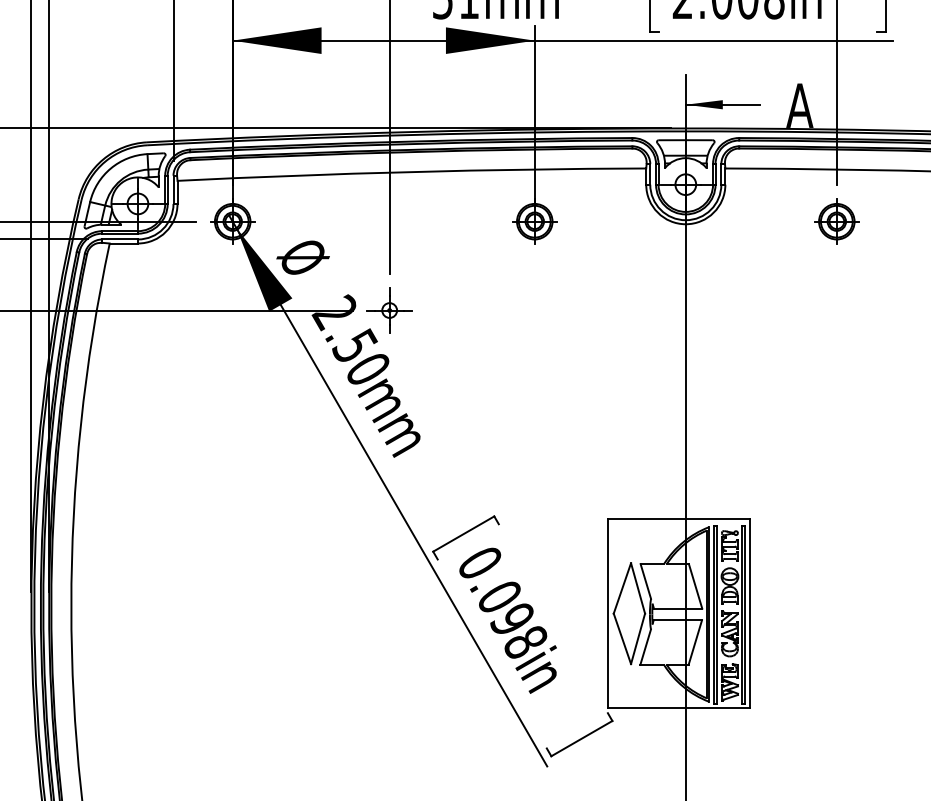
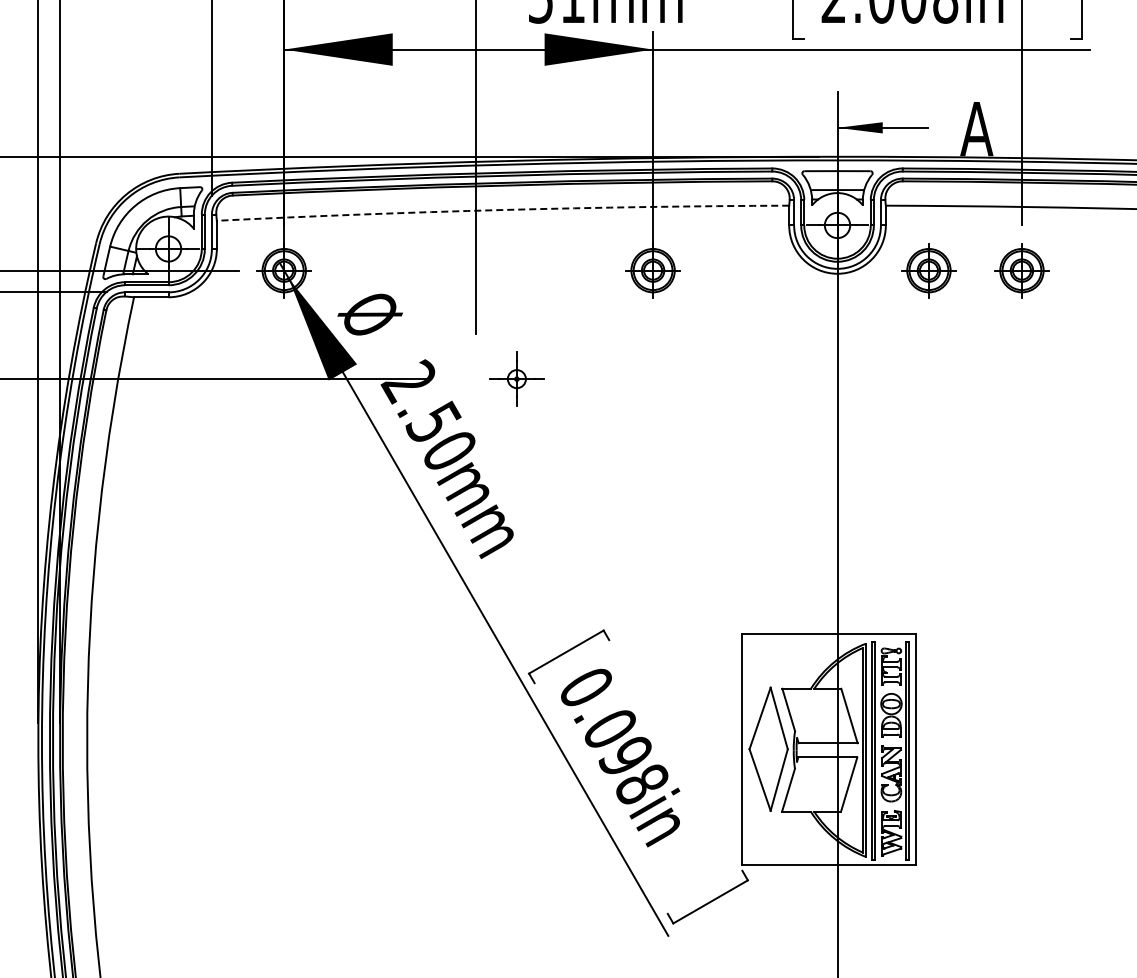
arc: (411, 172) -> (502, 210), solid -> dashed
part: (760, 221) -> (928, 270), added
part: (389, 310) -> (516, 378), moved

